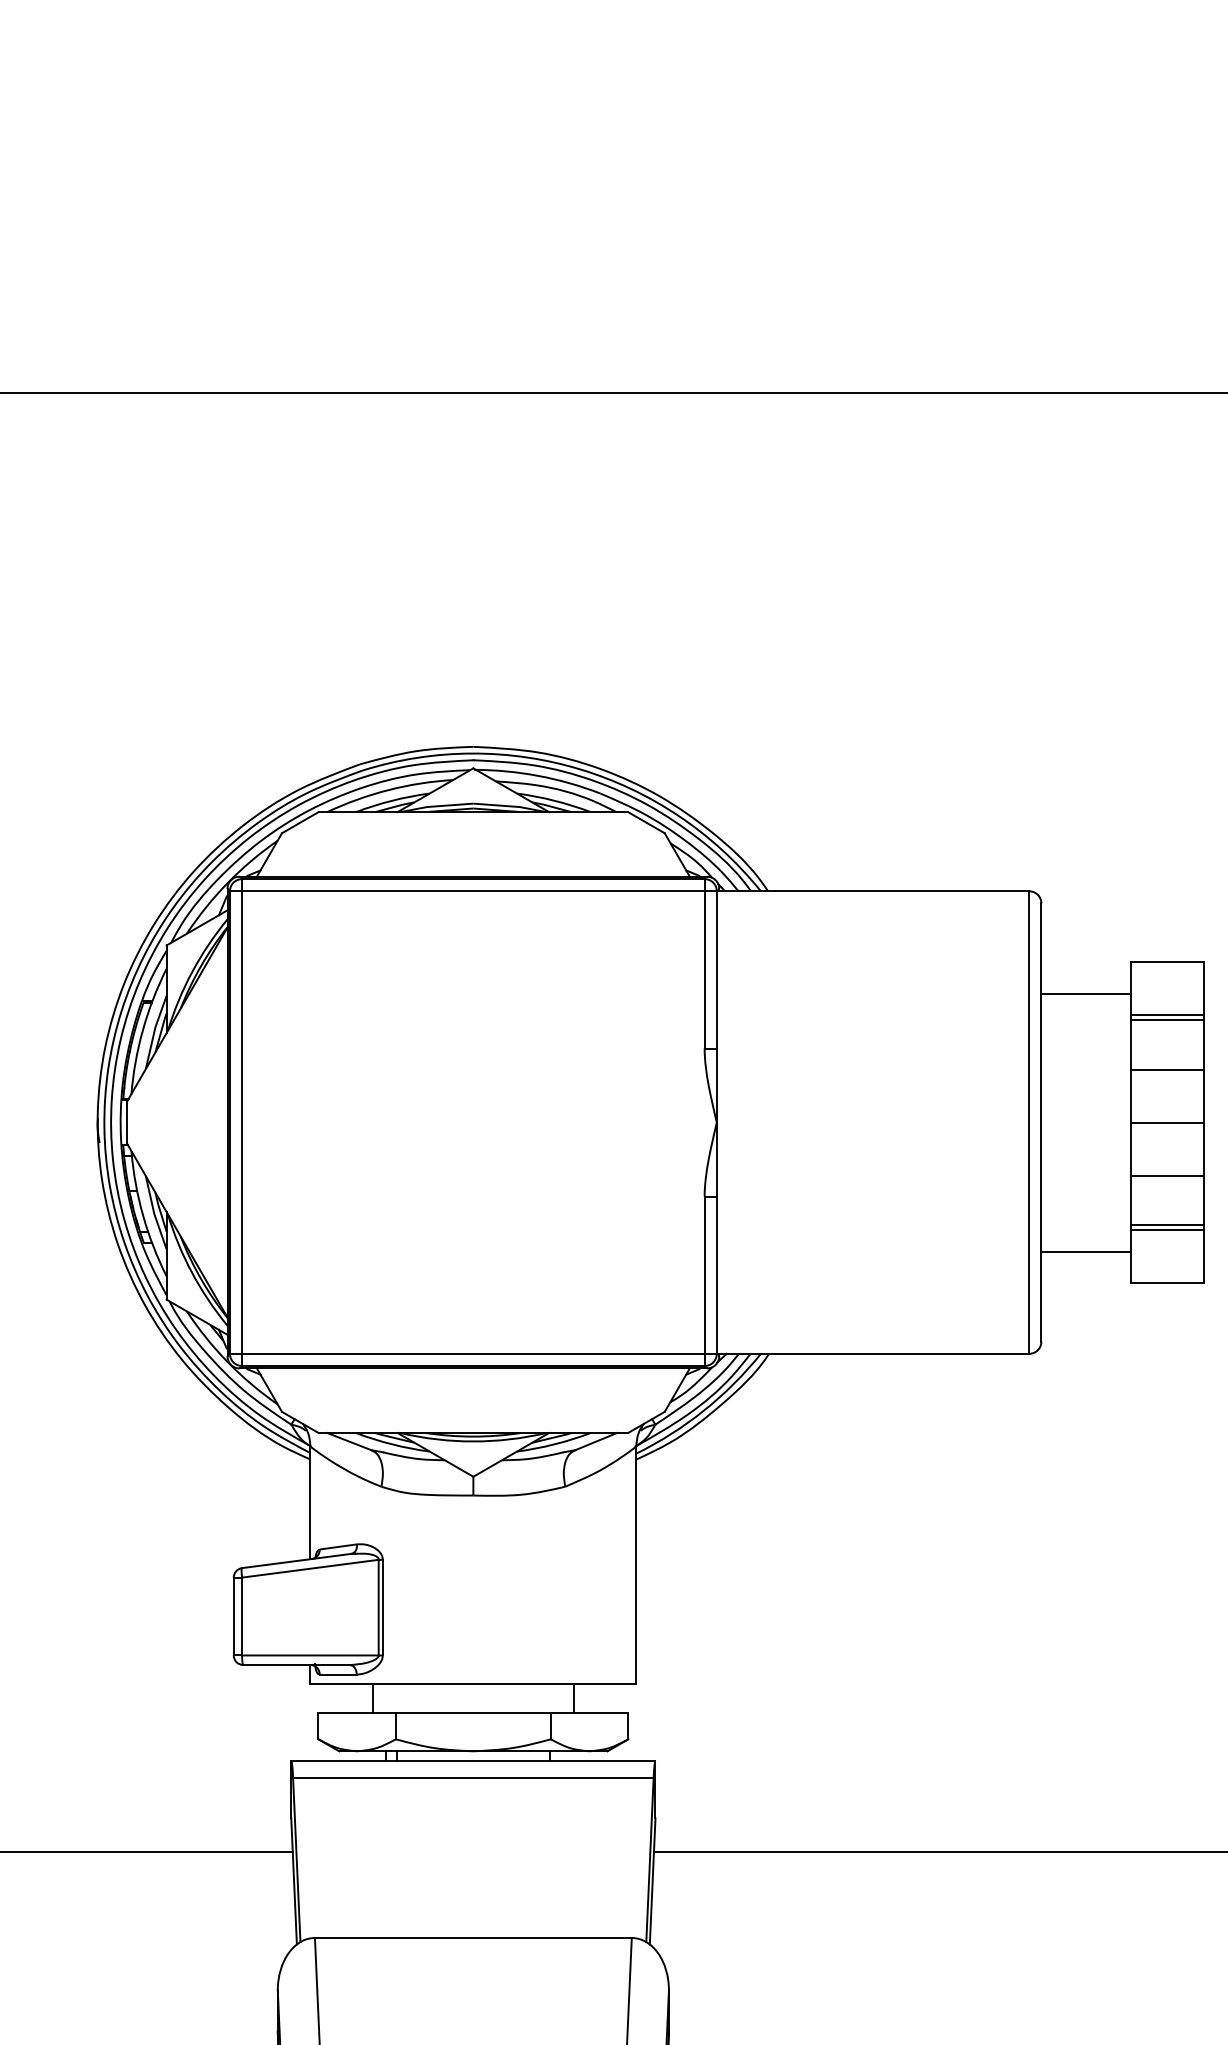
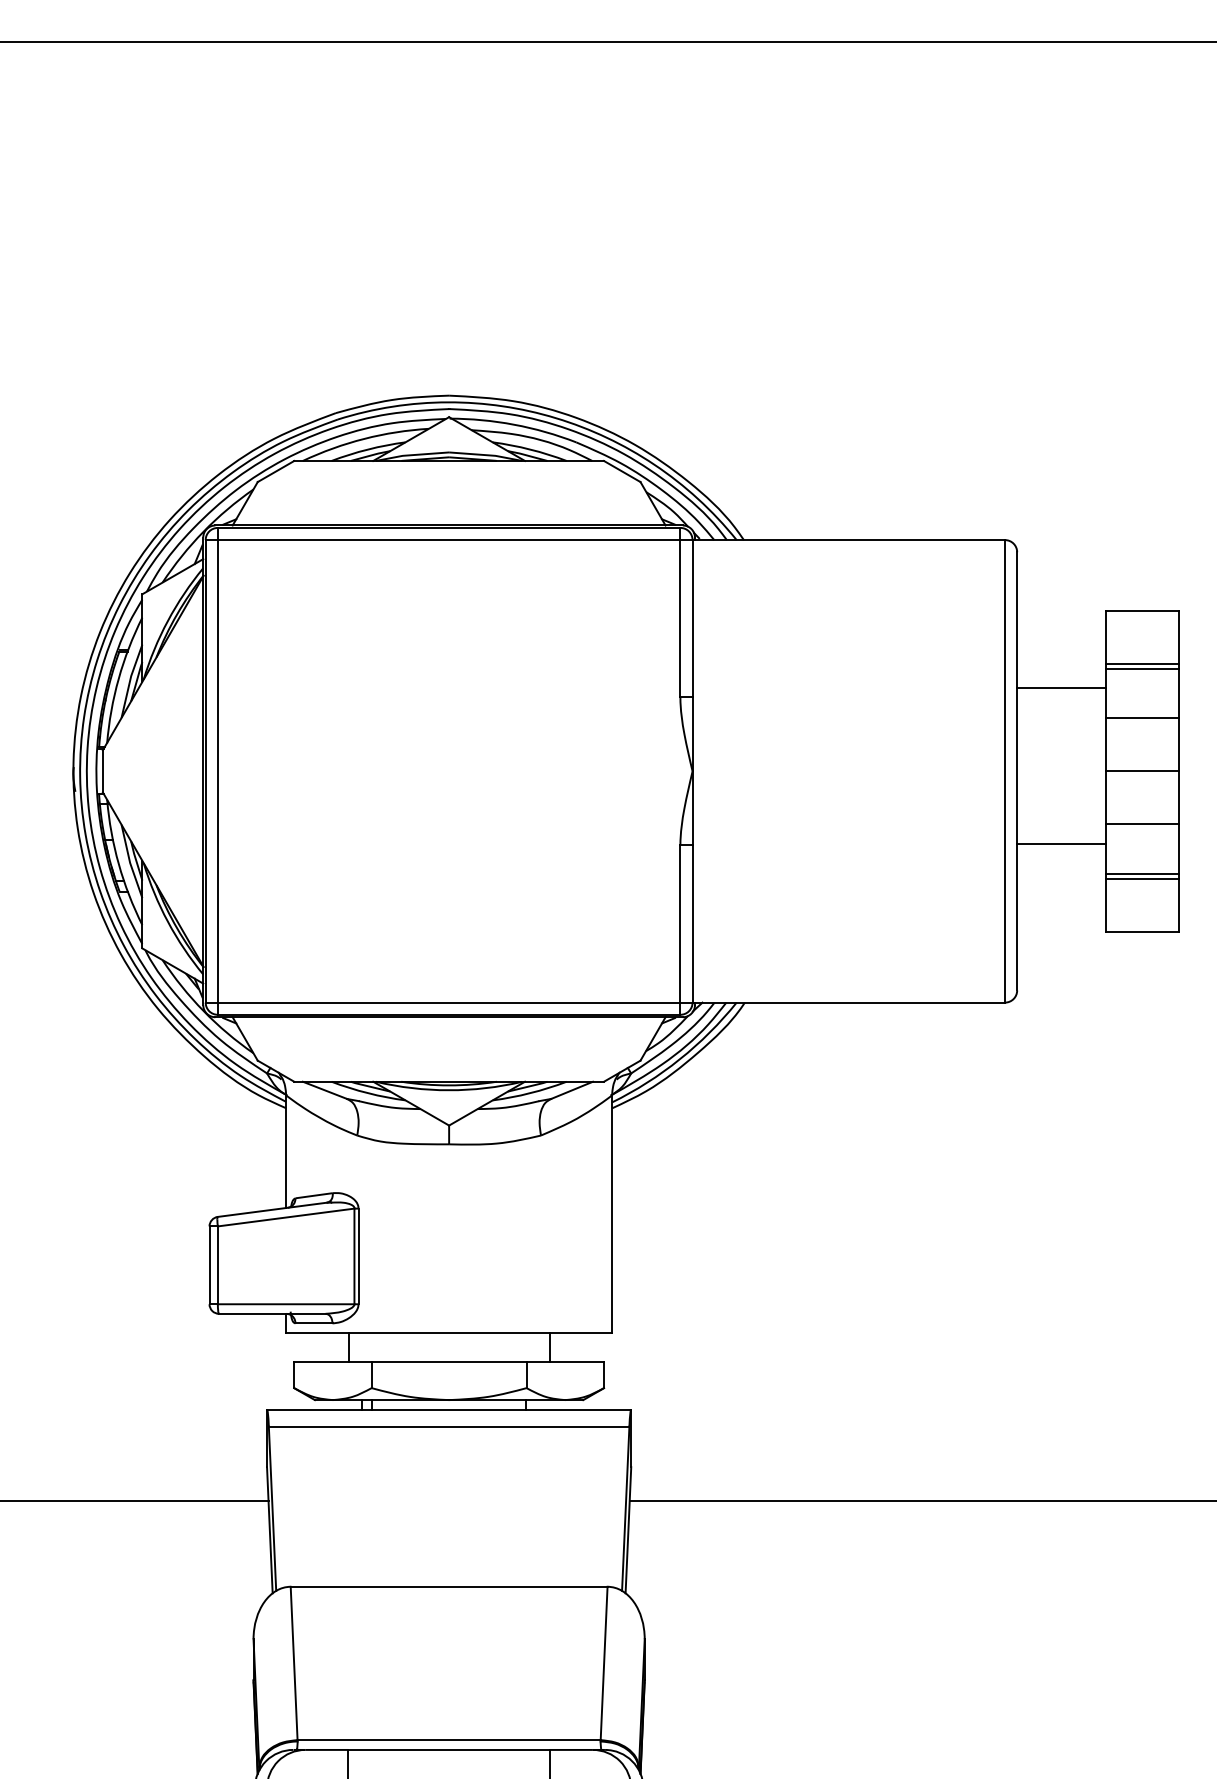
line: (1085, 993) -> (1061, 688), moved
line: (1085, 1251) -> (1061, 844), moved

